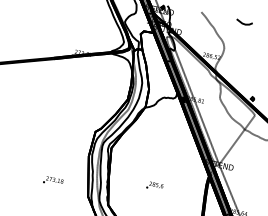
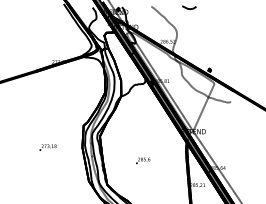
text: (52, 181) -> (47, 147), moved

